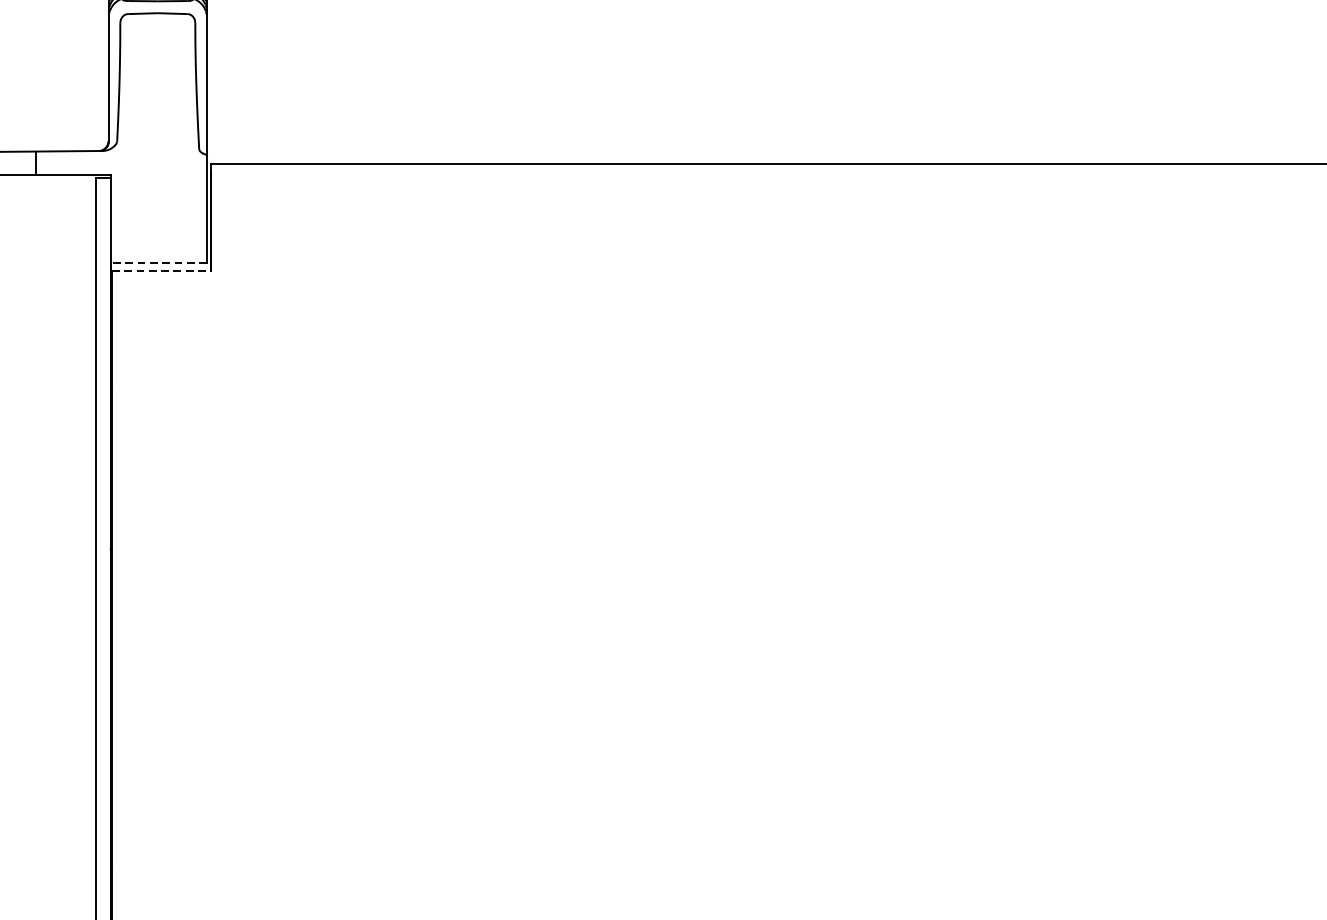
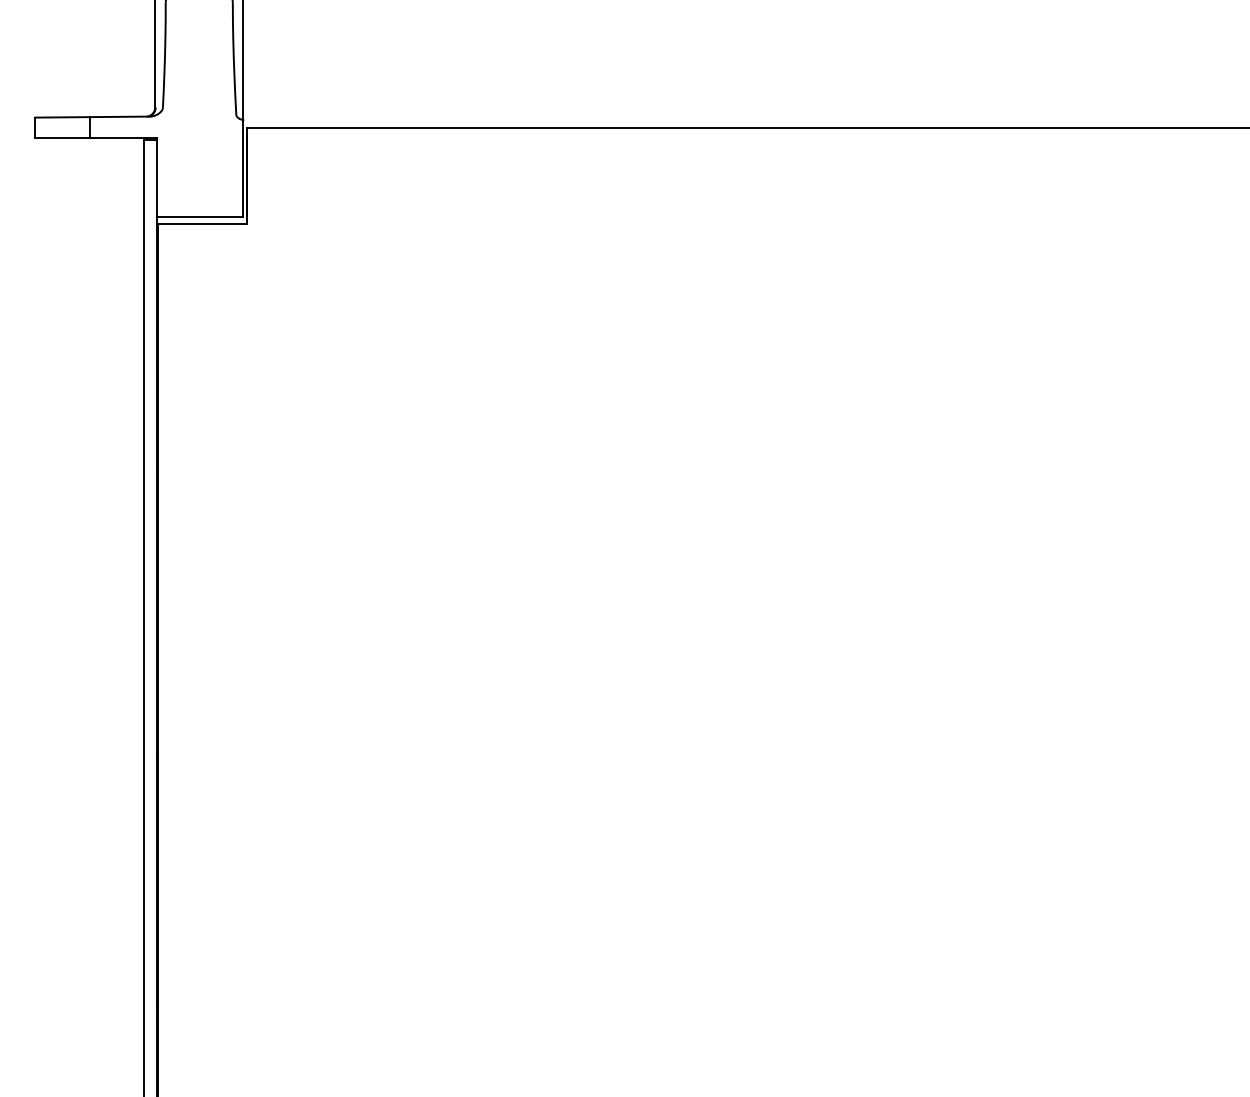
line: (158, 263) -> (199, 217), dashed -> solid
line: (162, 270) -> (203, 223), dashed -> solid

